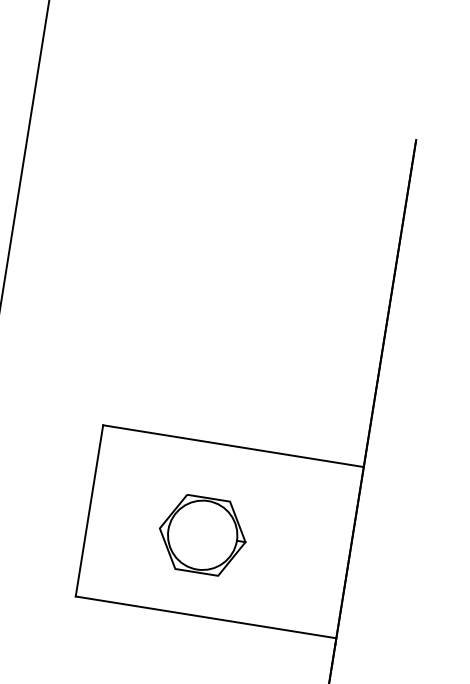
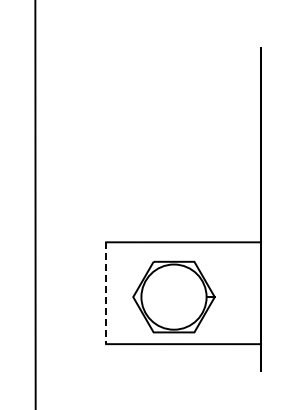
line: (90, 511) -> (106, 293), solid -> dashed
part: (201, 534) -> (173, 296), size x1.6

